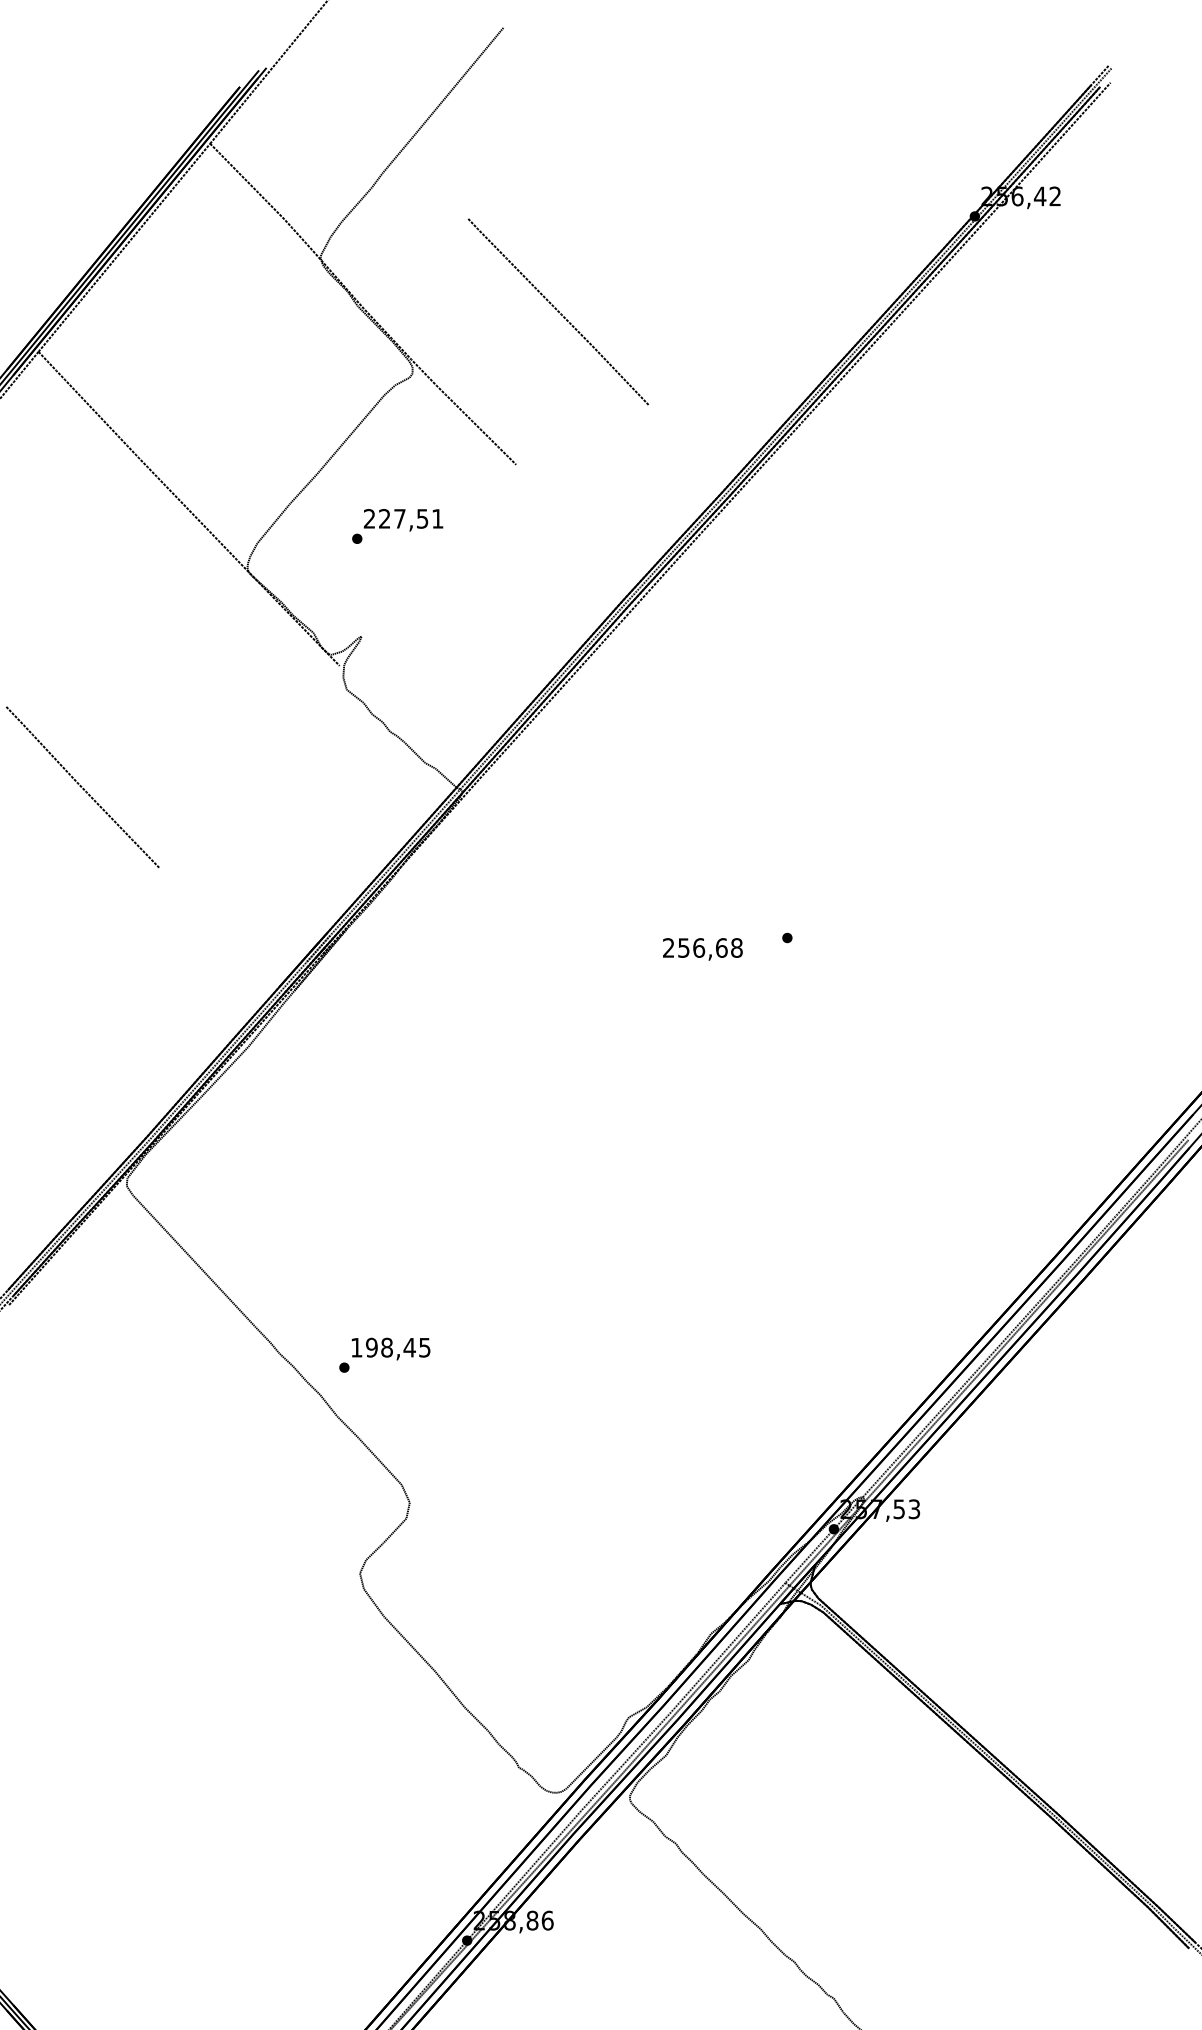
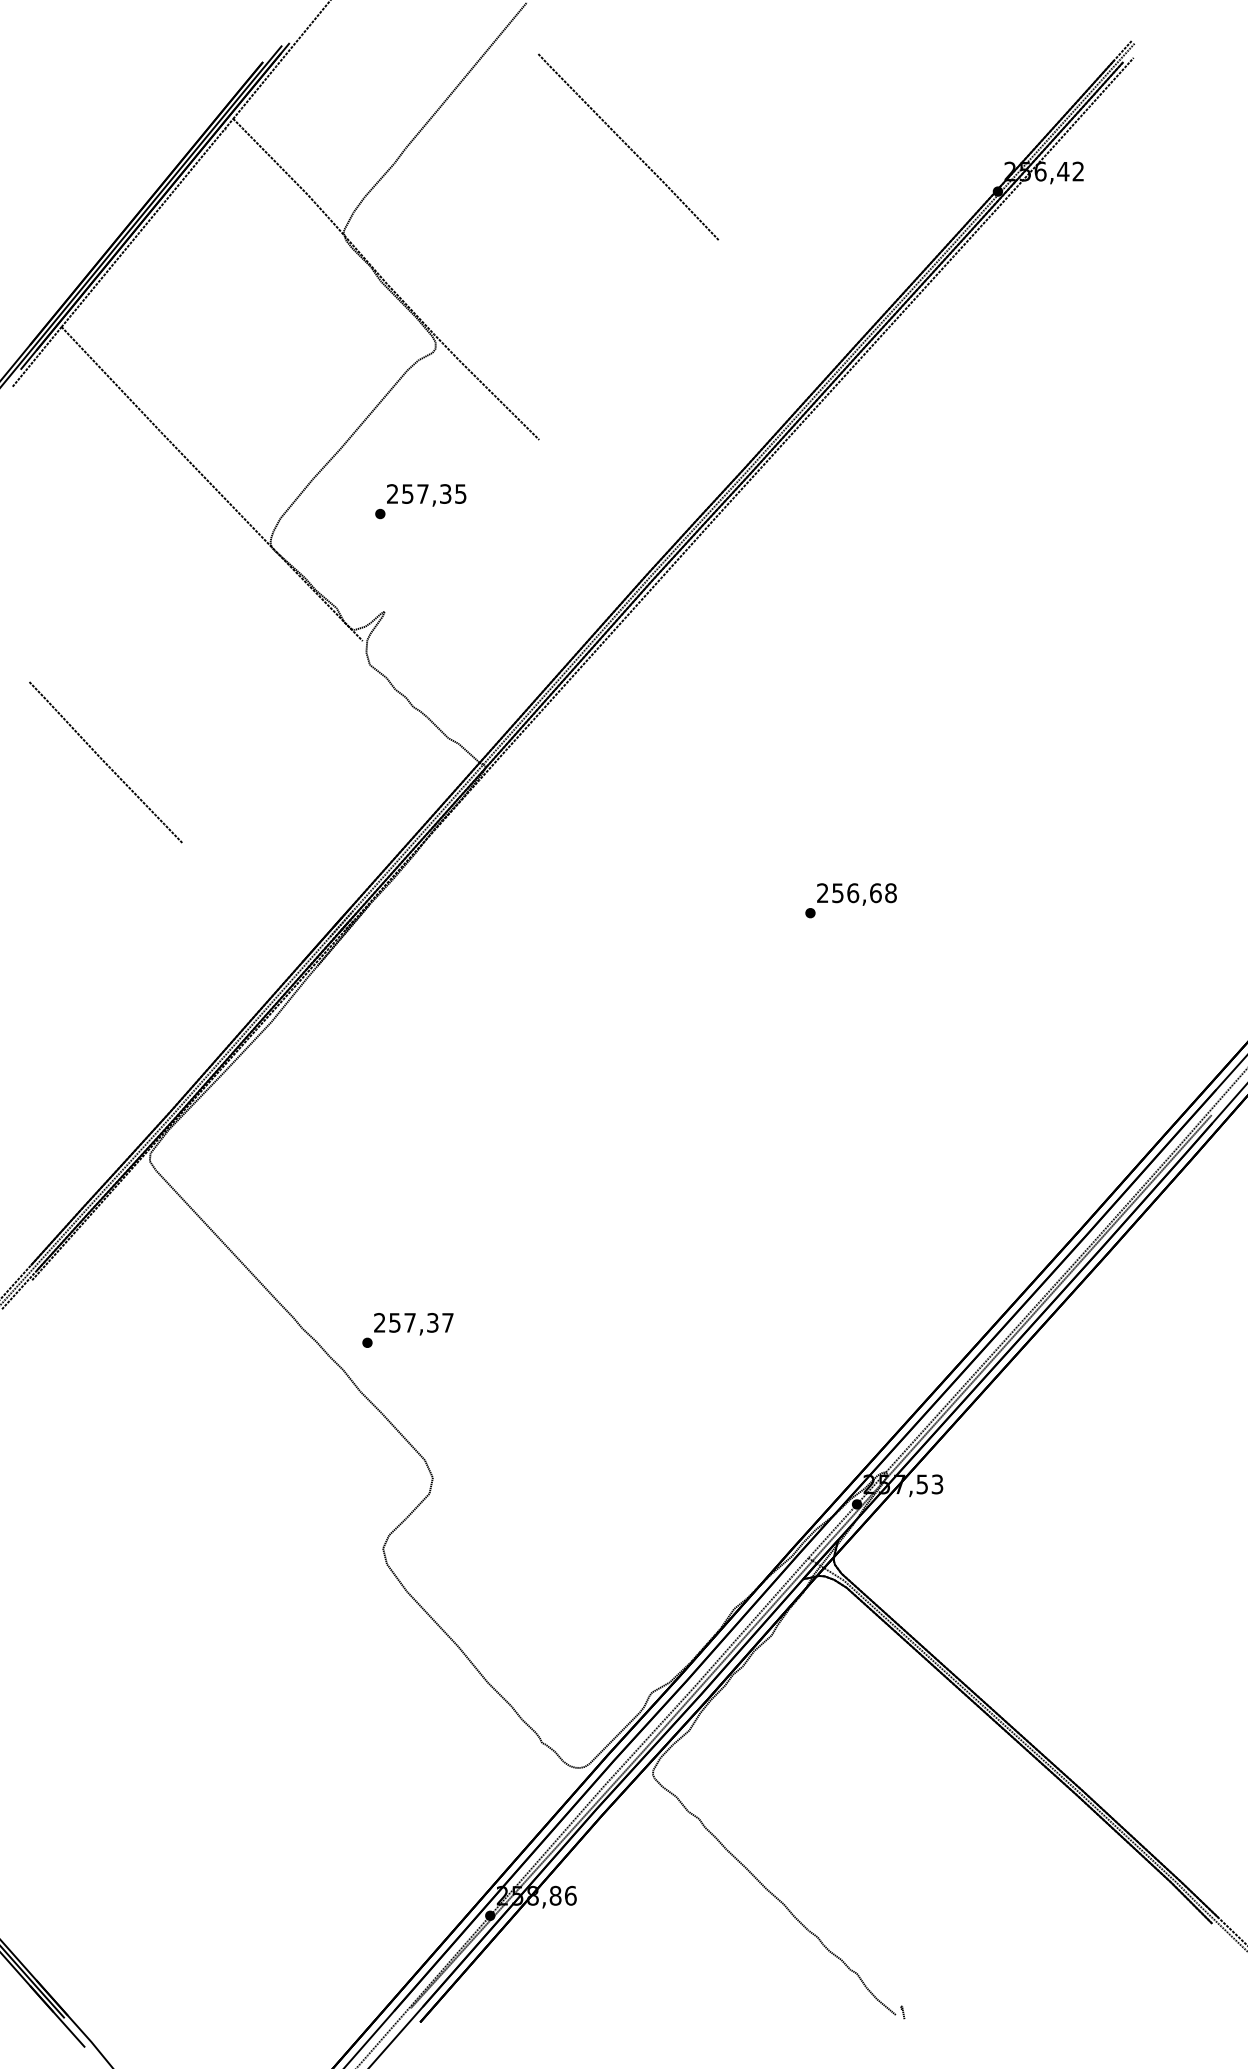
curve: (558, 311) -> (628, 146), moved
text: (411, 518) -> (434, 493), 227,51 -> 257,35
text: (702, 949) -> (856, 894), moved
text: (390, 1347) -> (413, 1322), 198,45 -> 257,37

